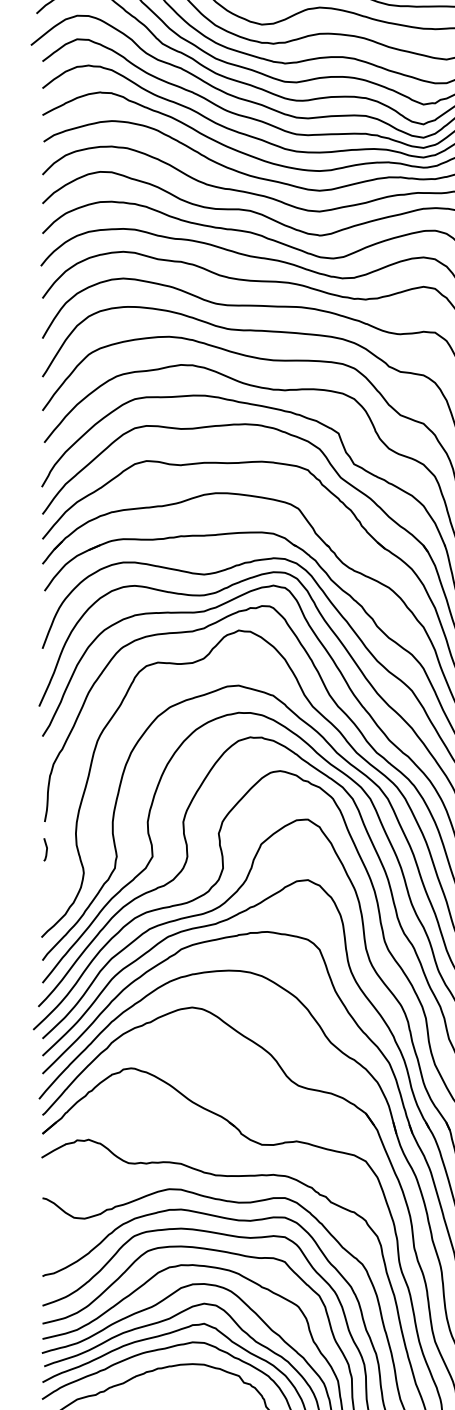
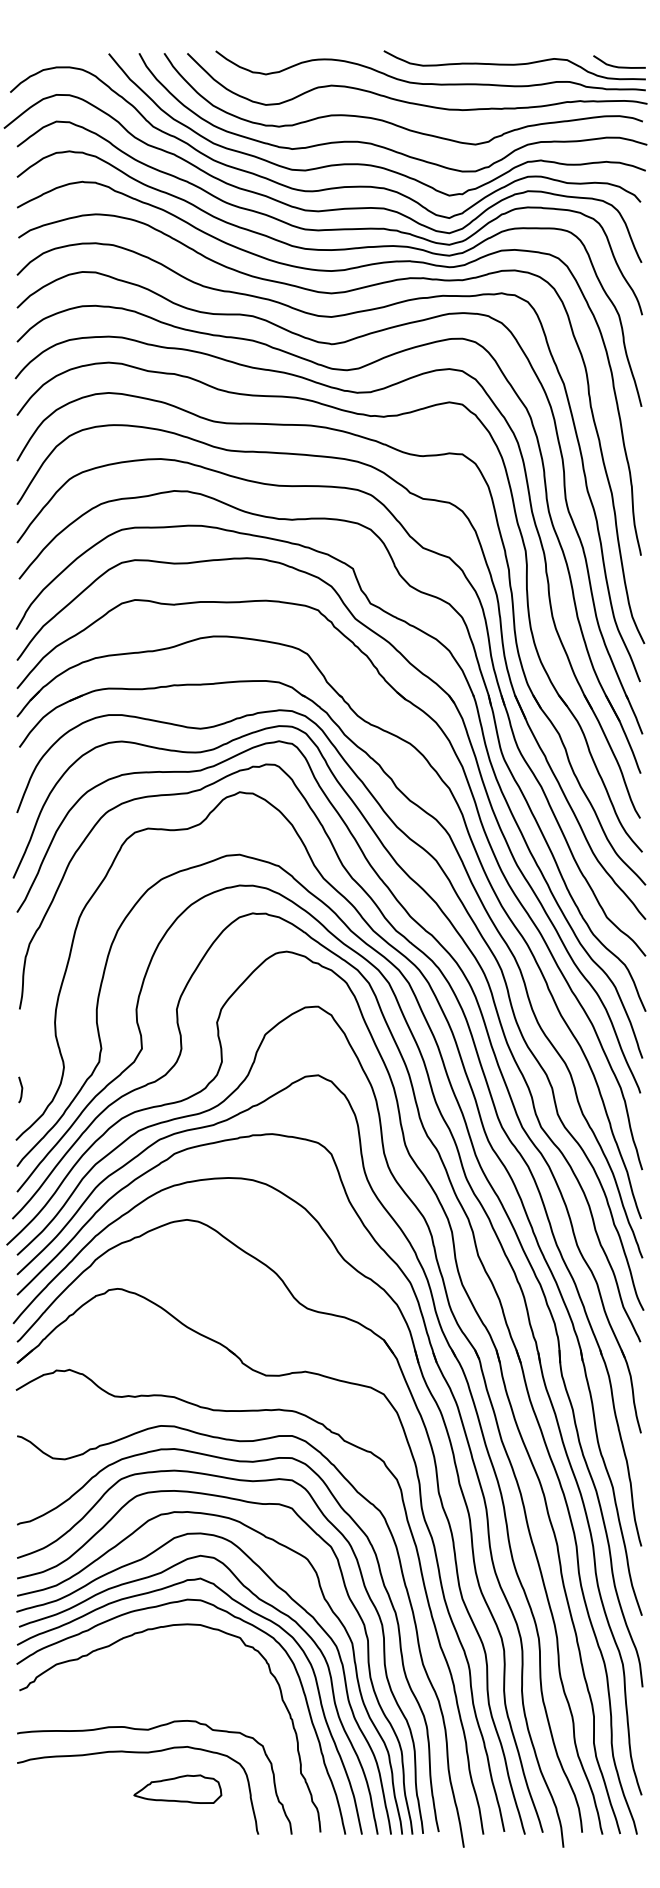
line: (46, 849) -> (21, 1089), moved

